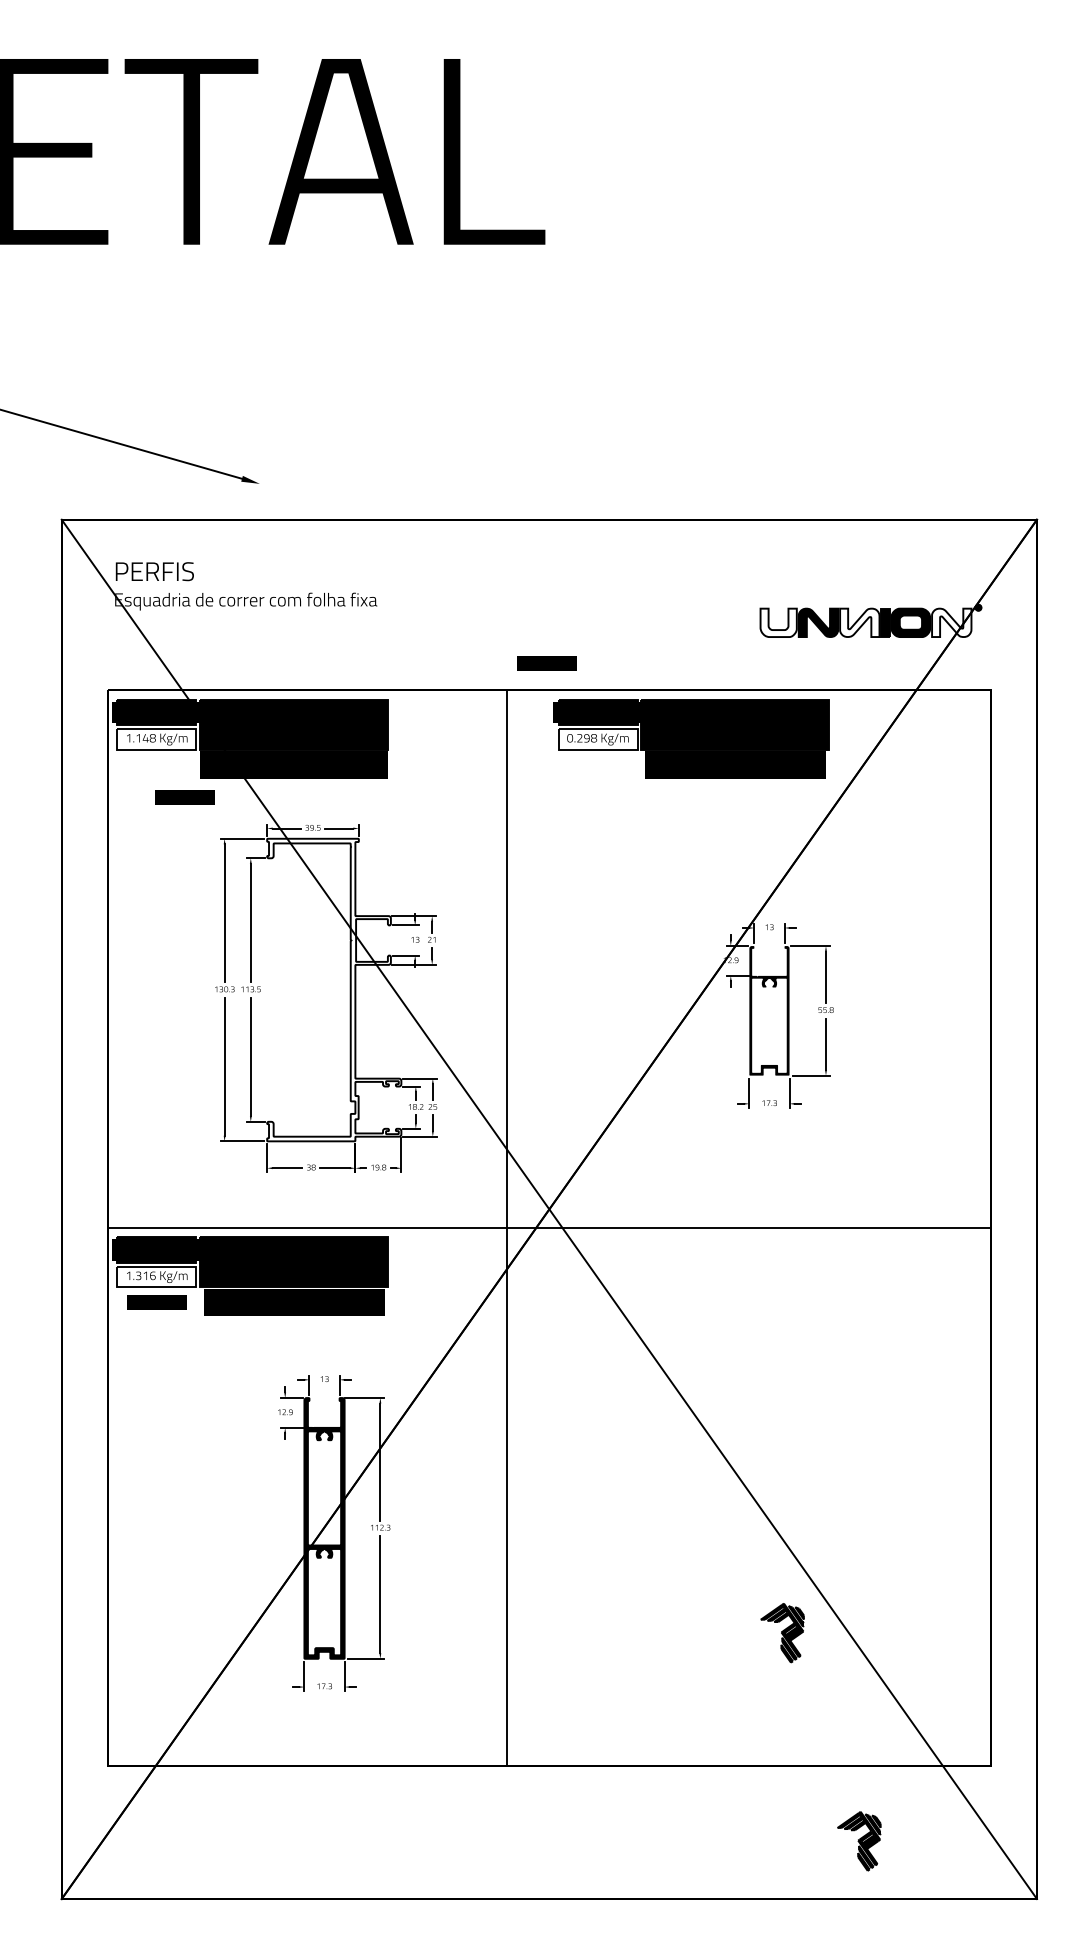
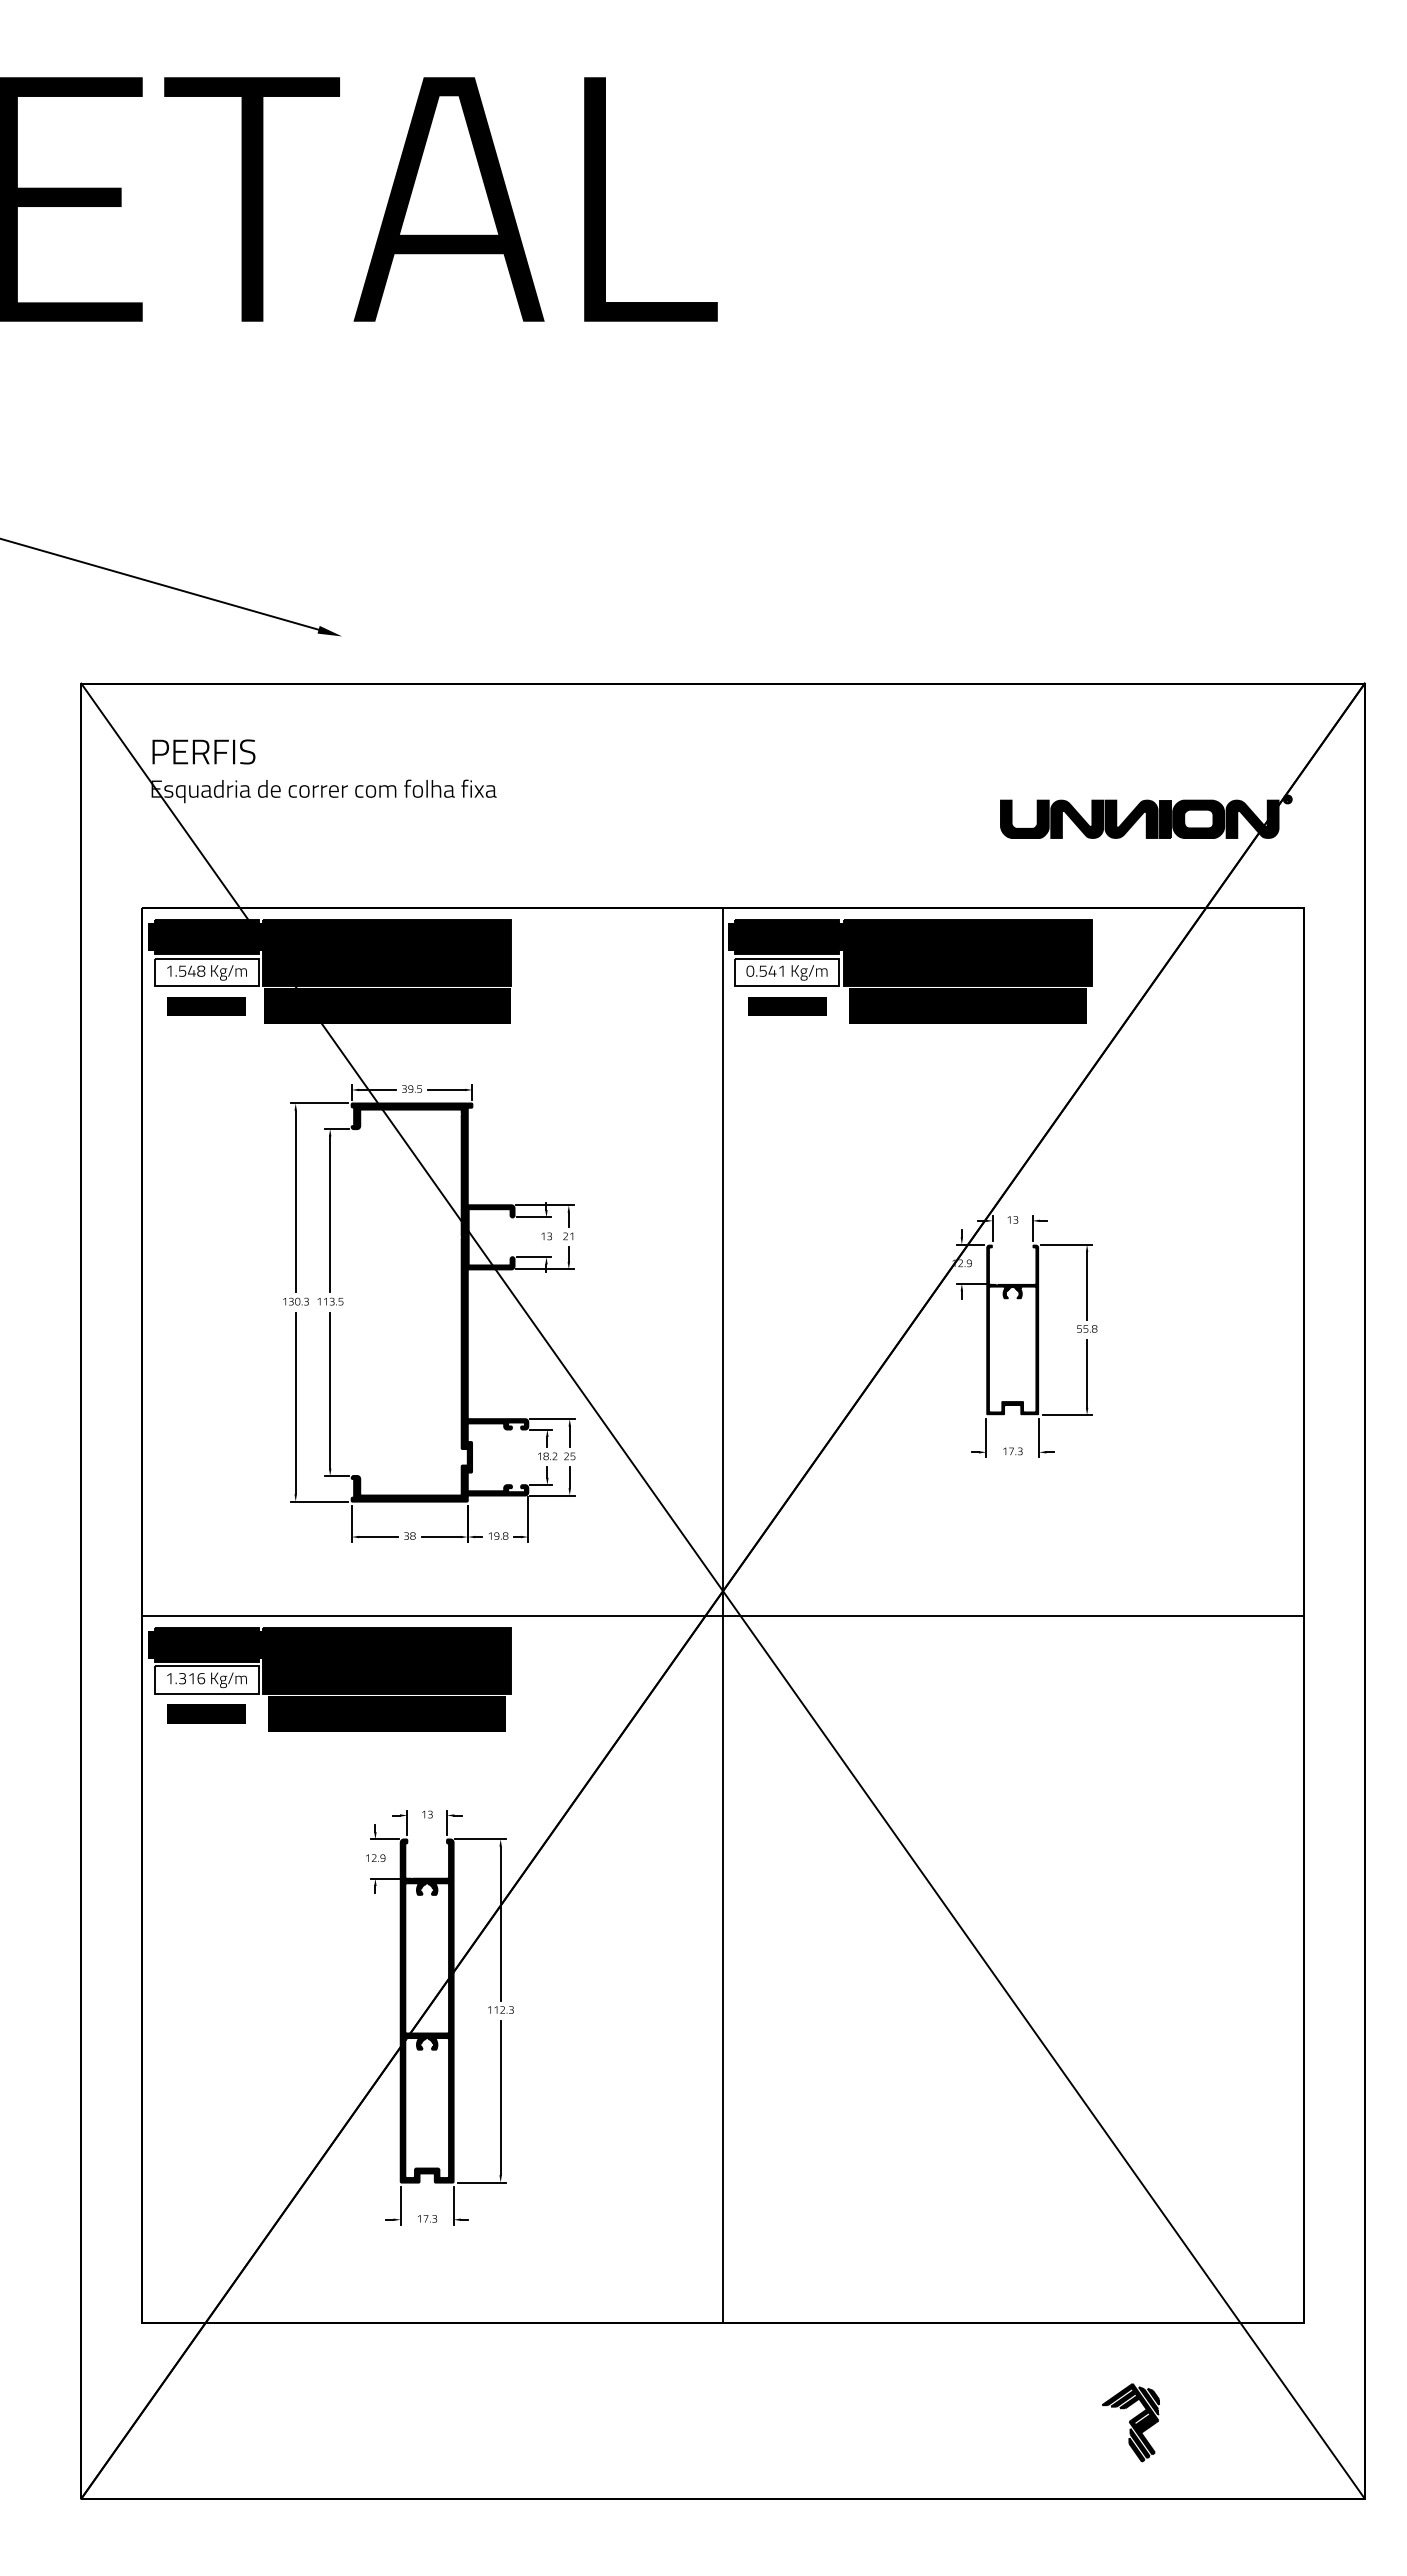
fill: (778, 622) -> (1024, 819), added
fill: (859, 622) -> (1131, 818), added
fill: (951, 622) -> (1252, 818), added
text: (547, 664) -> (787, 1006), moved
text: (138, 737) -> (182, 970), 1.148 -> 1.548
text: (586, 737) -> (772, 970), 0.298 -> 0.541
text: (184, 797) -> (206, 1006), moved
fill: (333, 990) -> (439, 1302), added
line: (507, 1227) -> (723, 1615), moved
part: (782, 1632) -> (1029, 2148), removed

